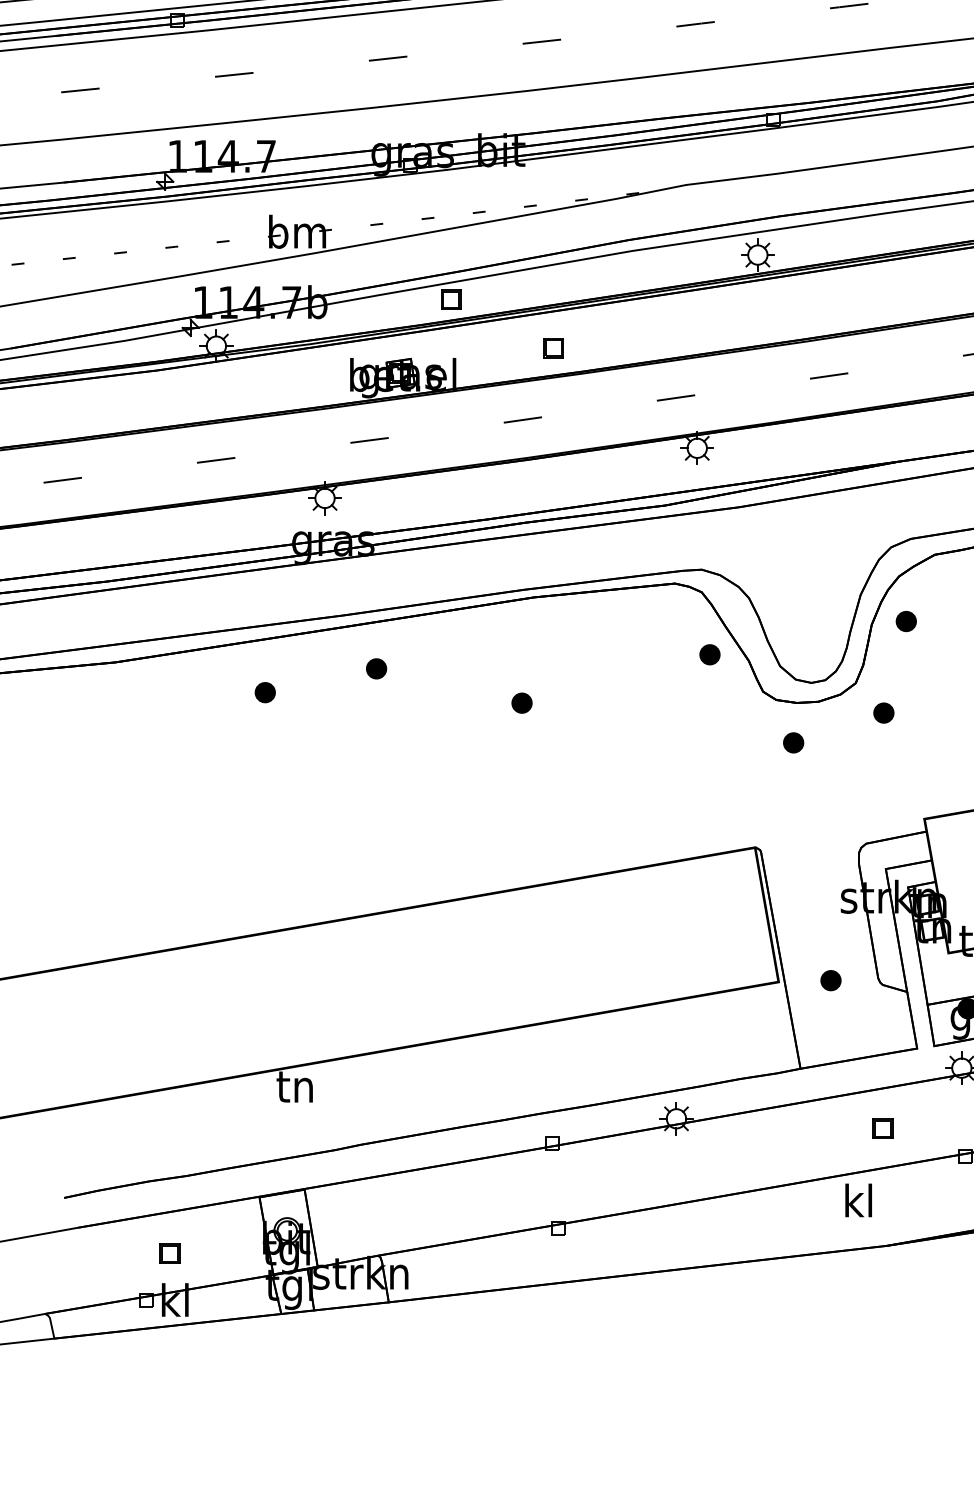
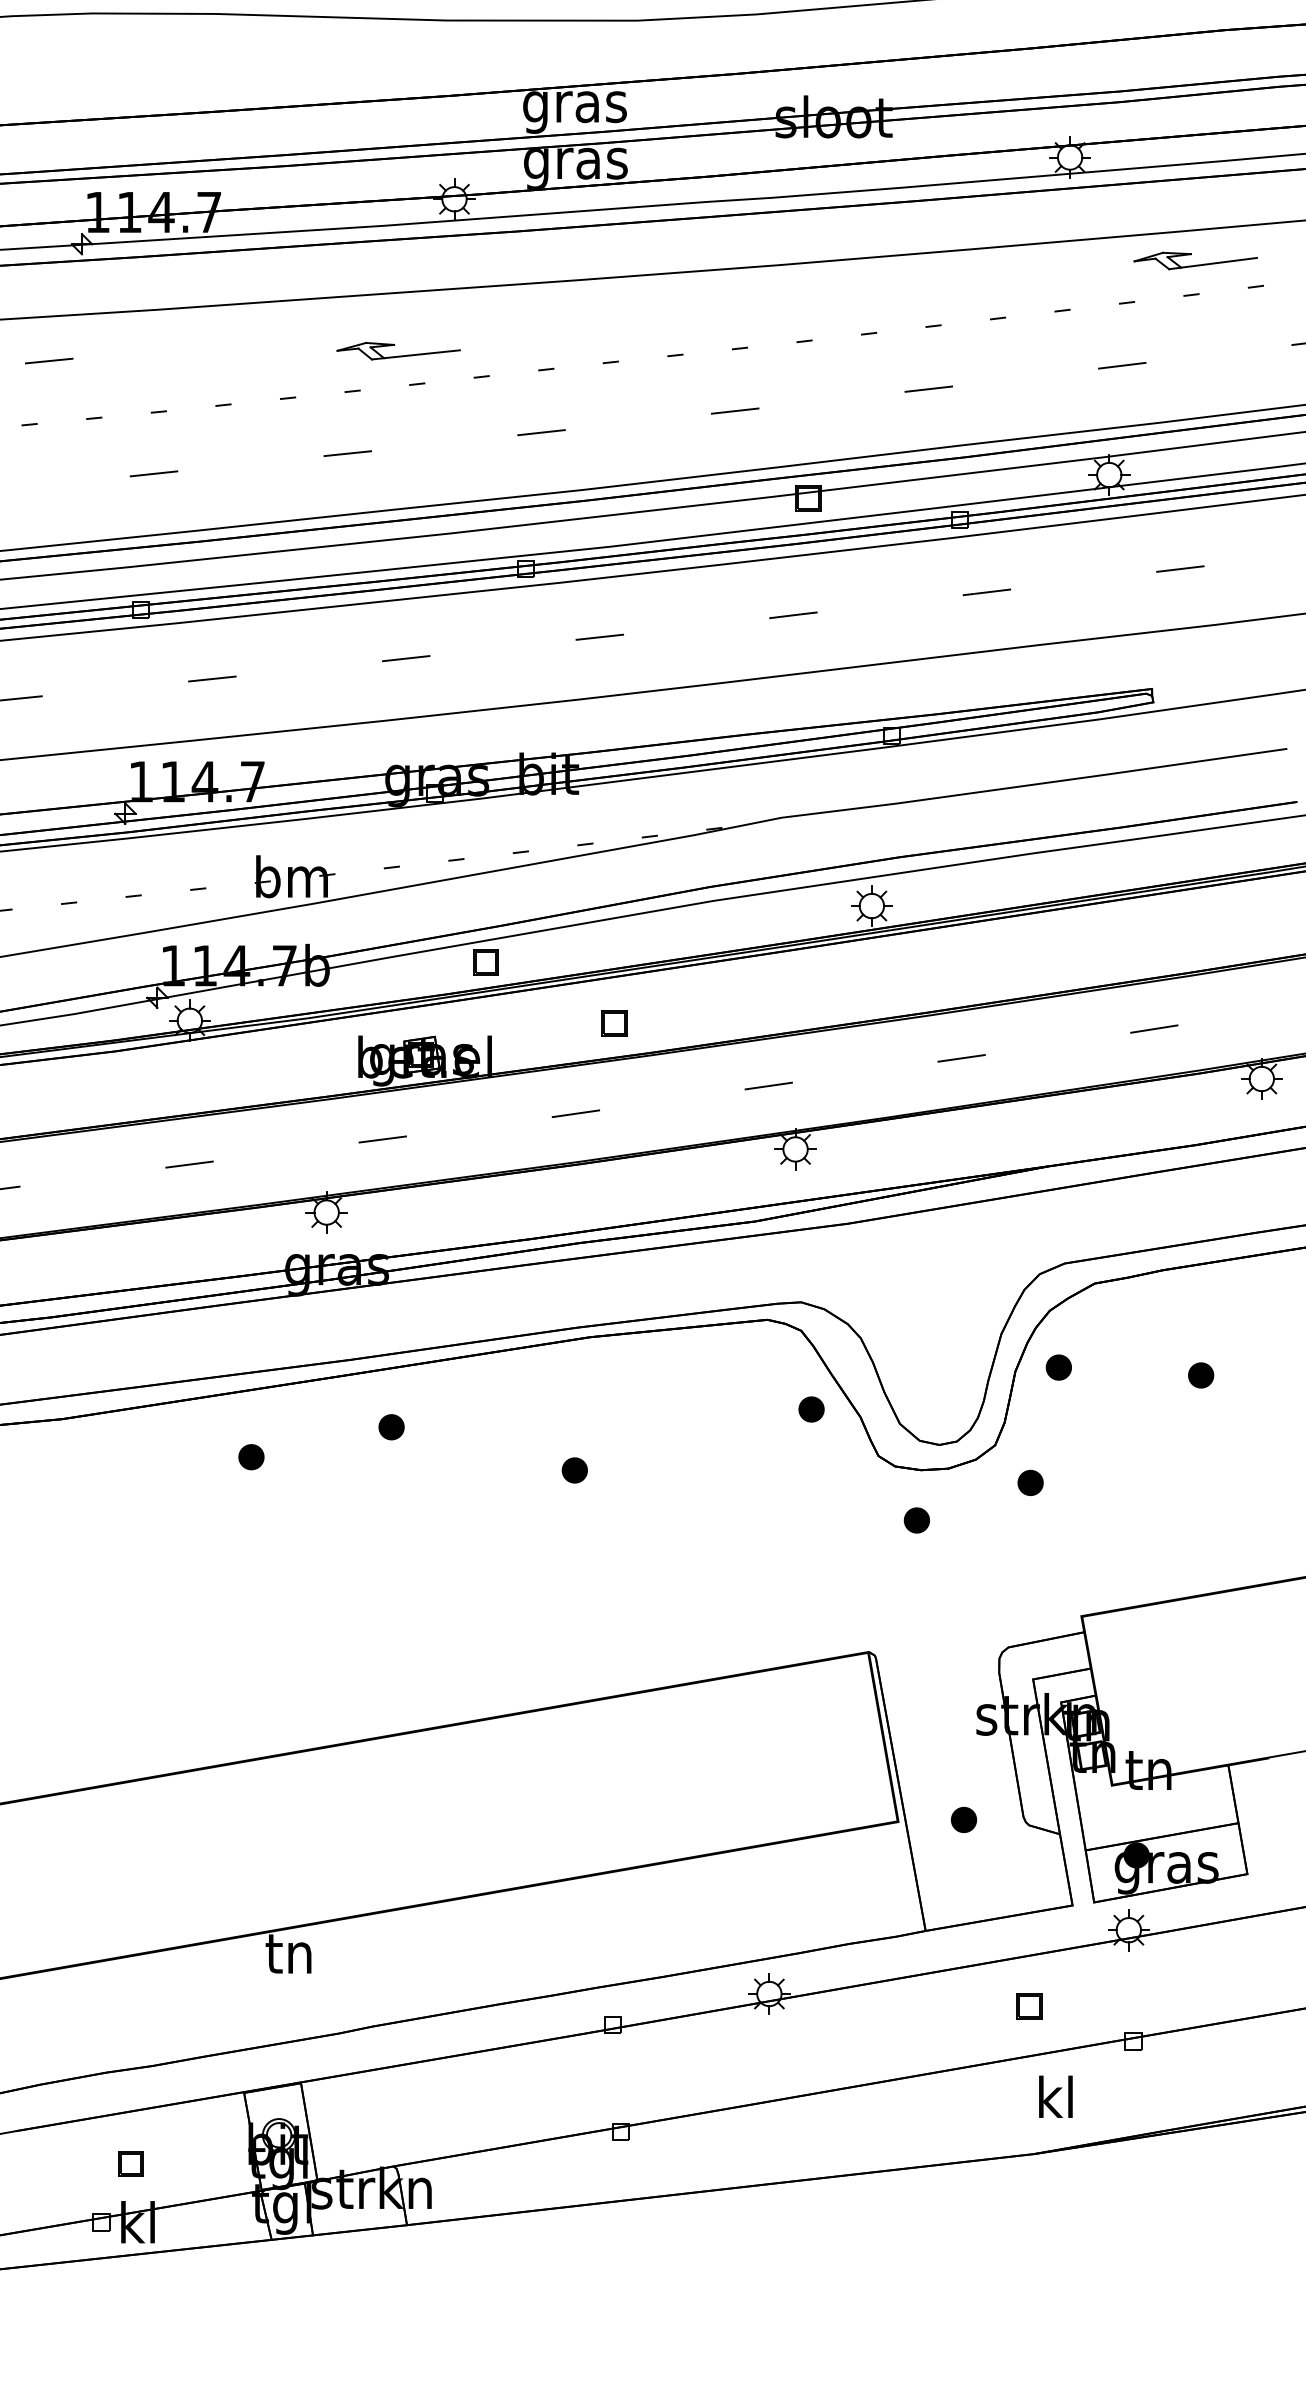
text: (858, 1200) -> (1055, 2096), moved

